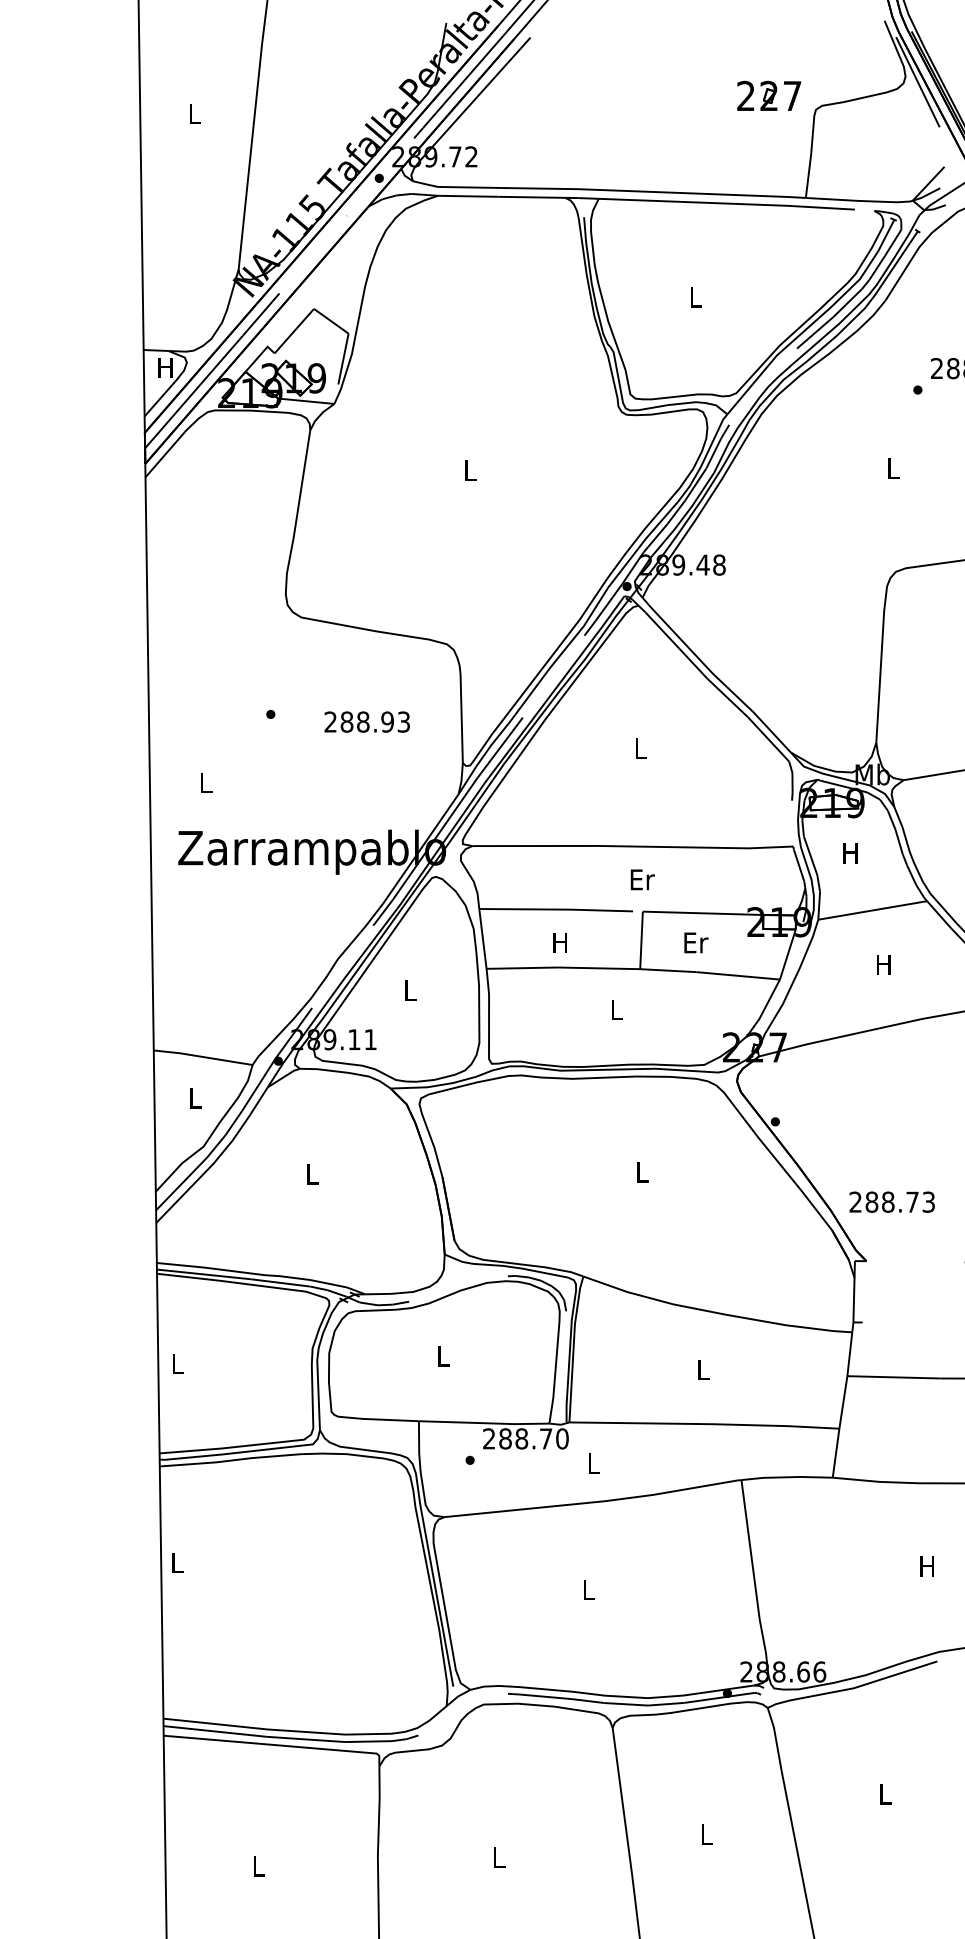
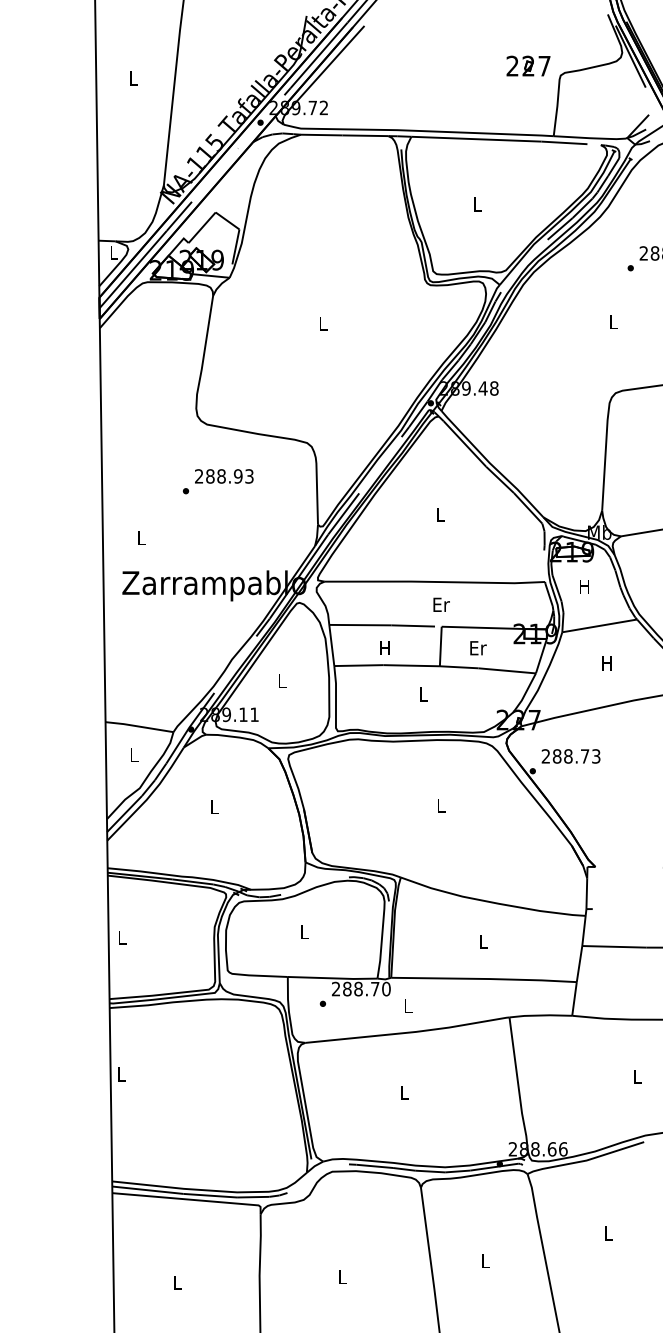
text: (165, 367) -> (113, 252), H -> L
text: (367, 722) -> (224, 476), moved
text: (891, 1202) -> (570, 756), moved
text: (926, 1566) -> (636, 1076), H -> L

